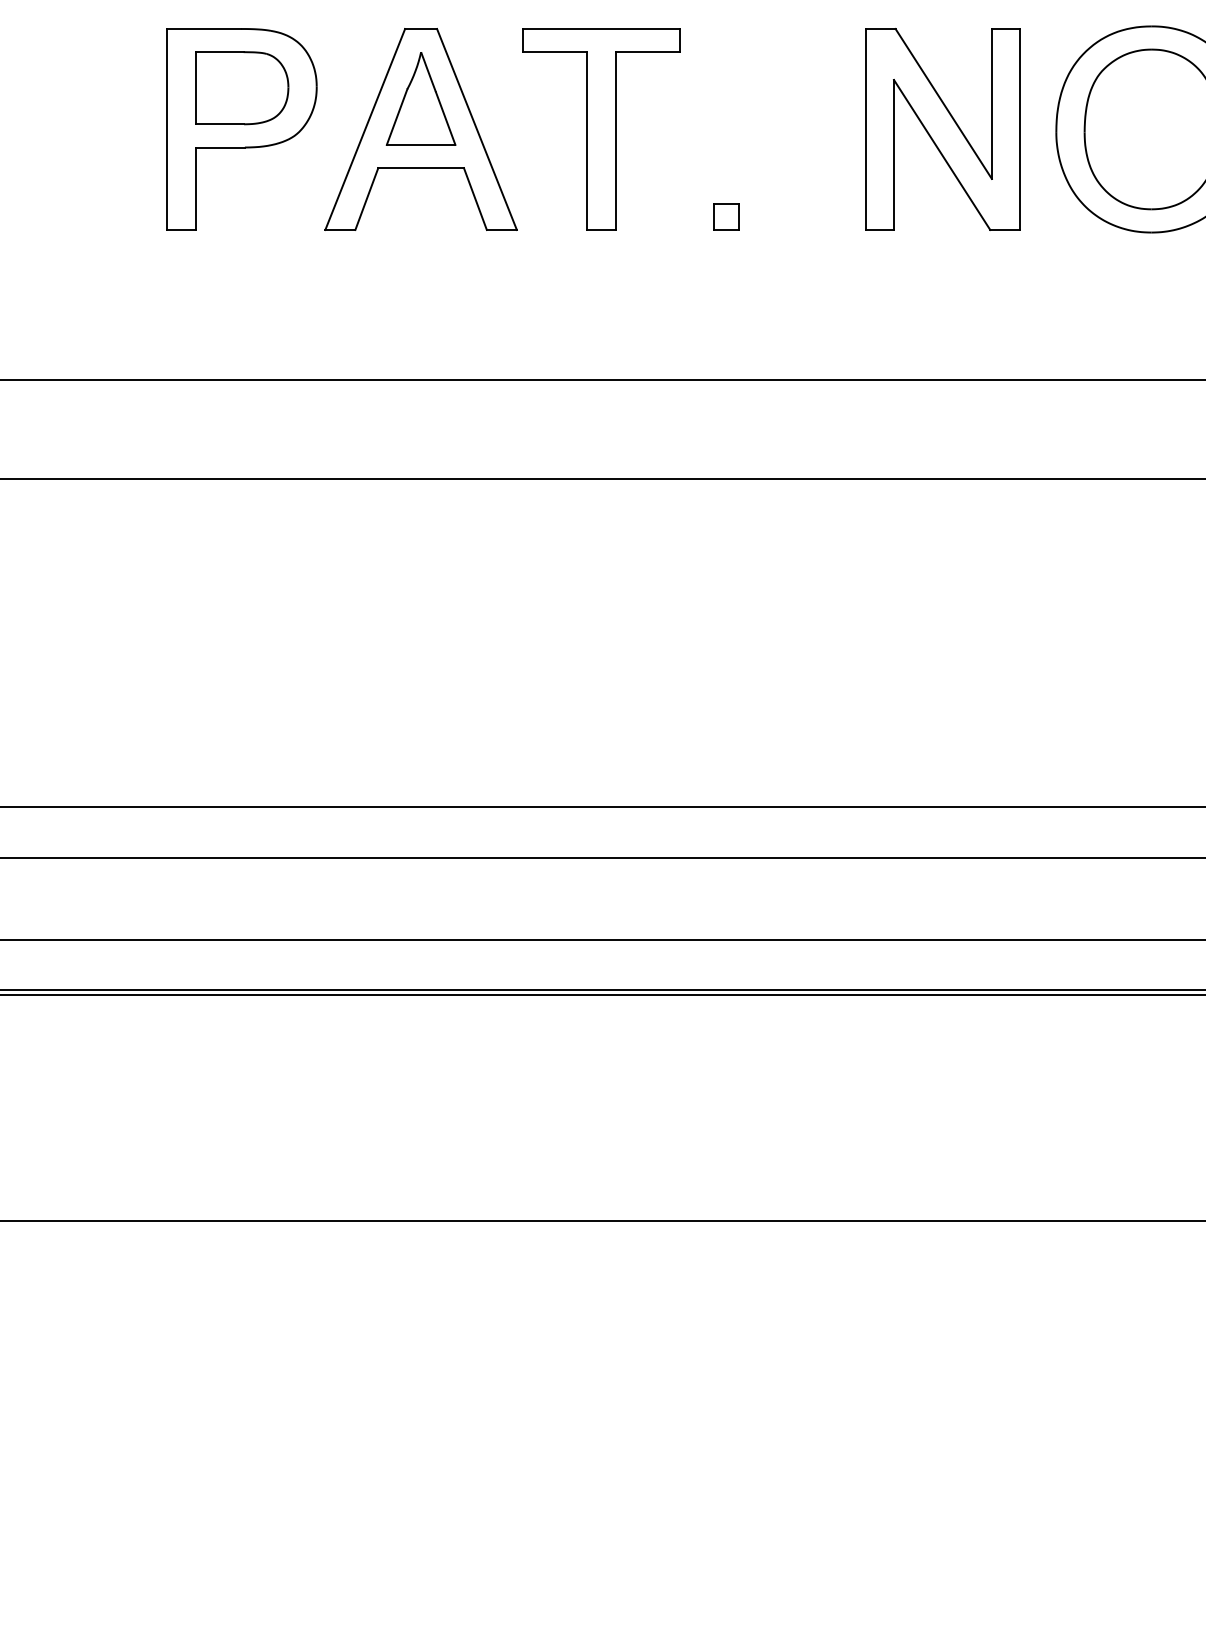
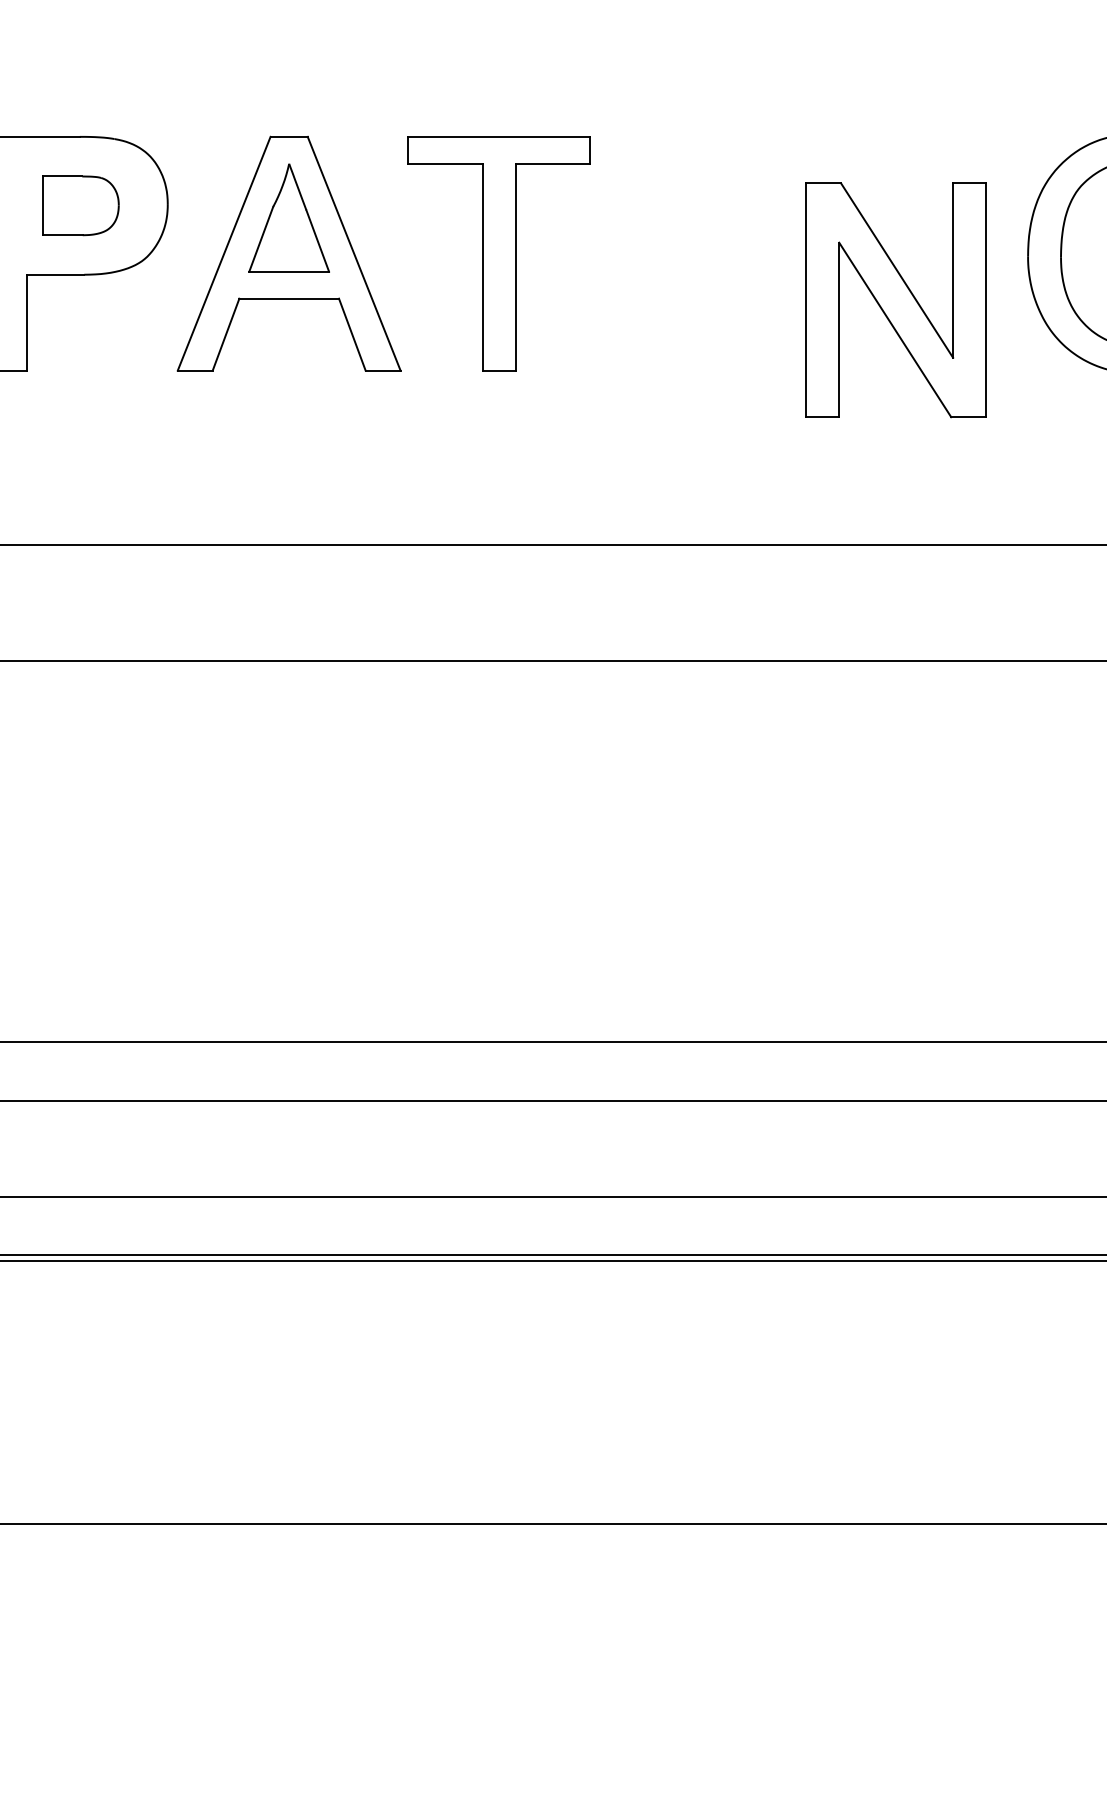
part: (242, 88) -> (81, 206), size x0.7
part: (942, 129) -> (895, 300), moved
part: (726, 216) -> (644, 354), removed

